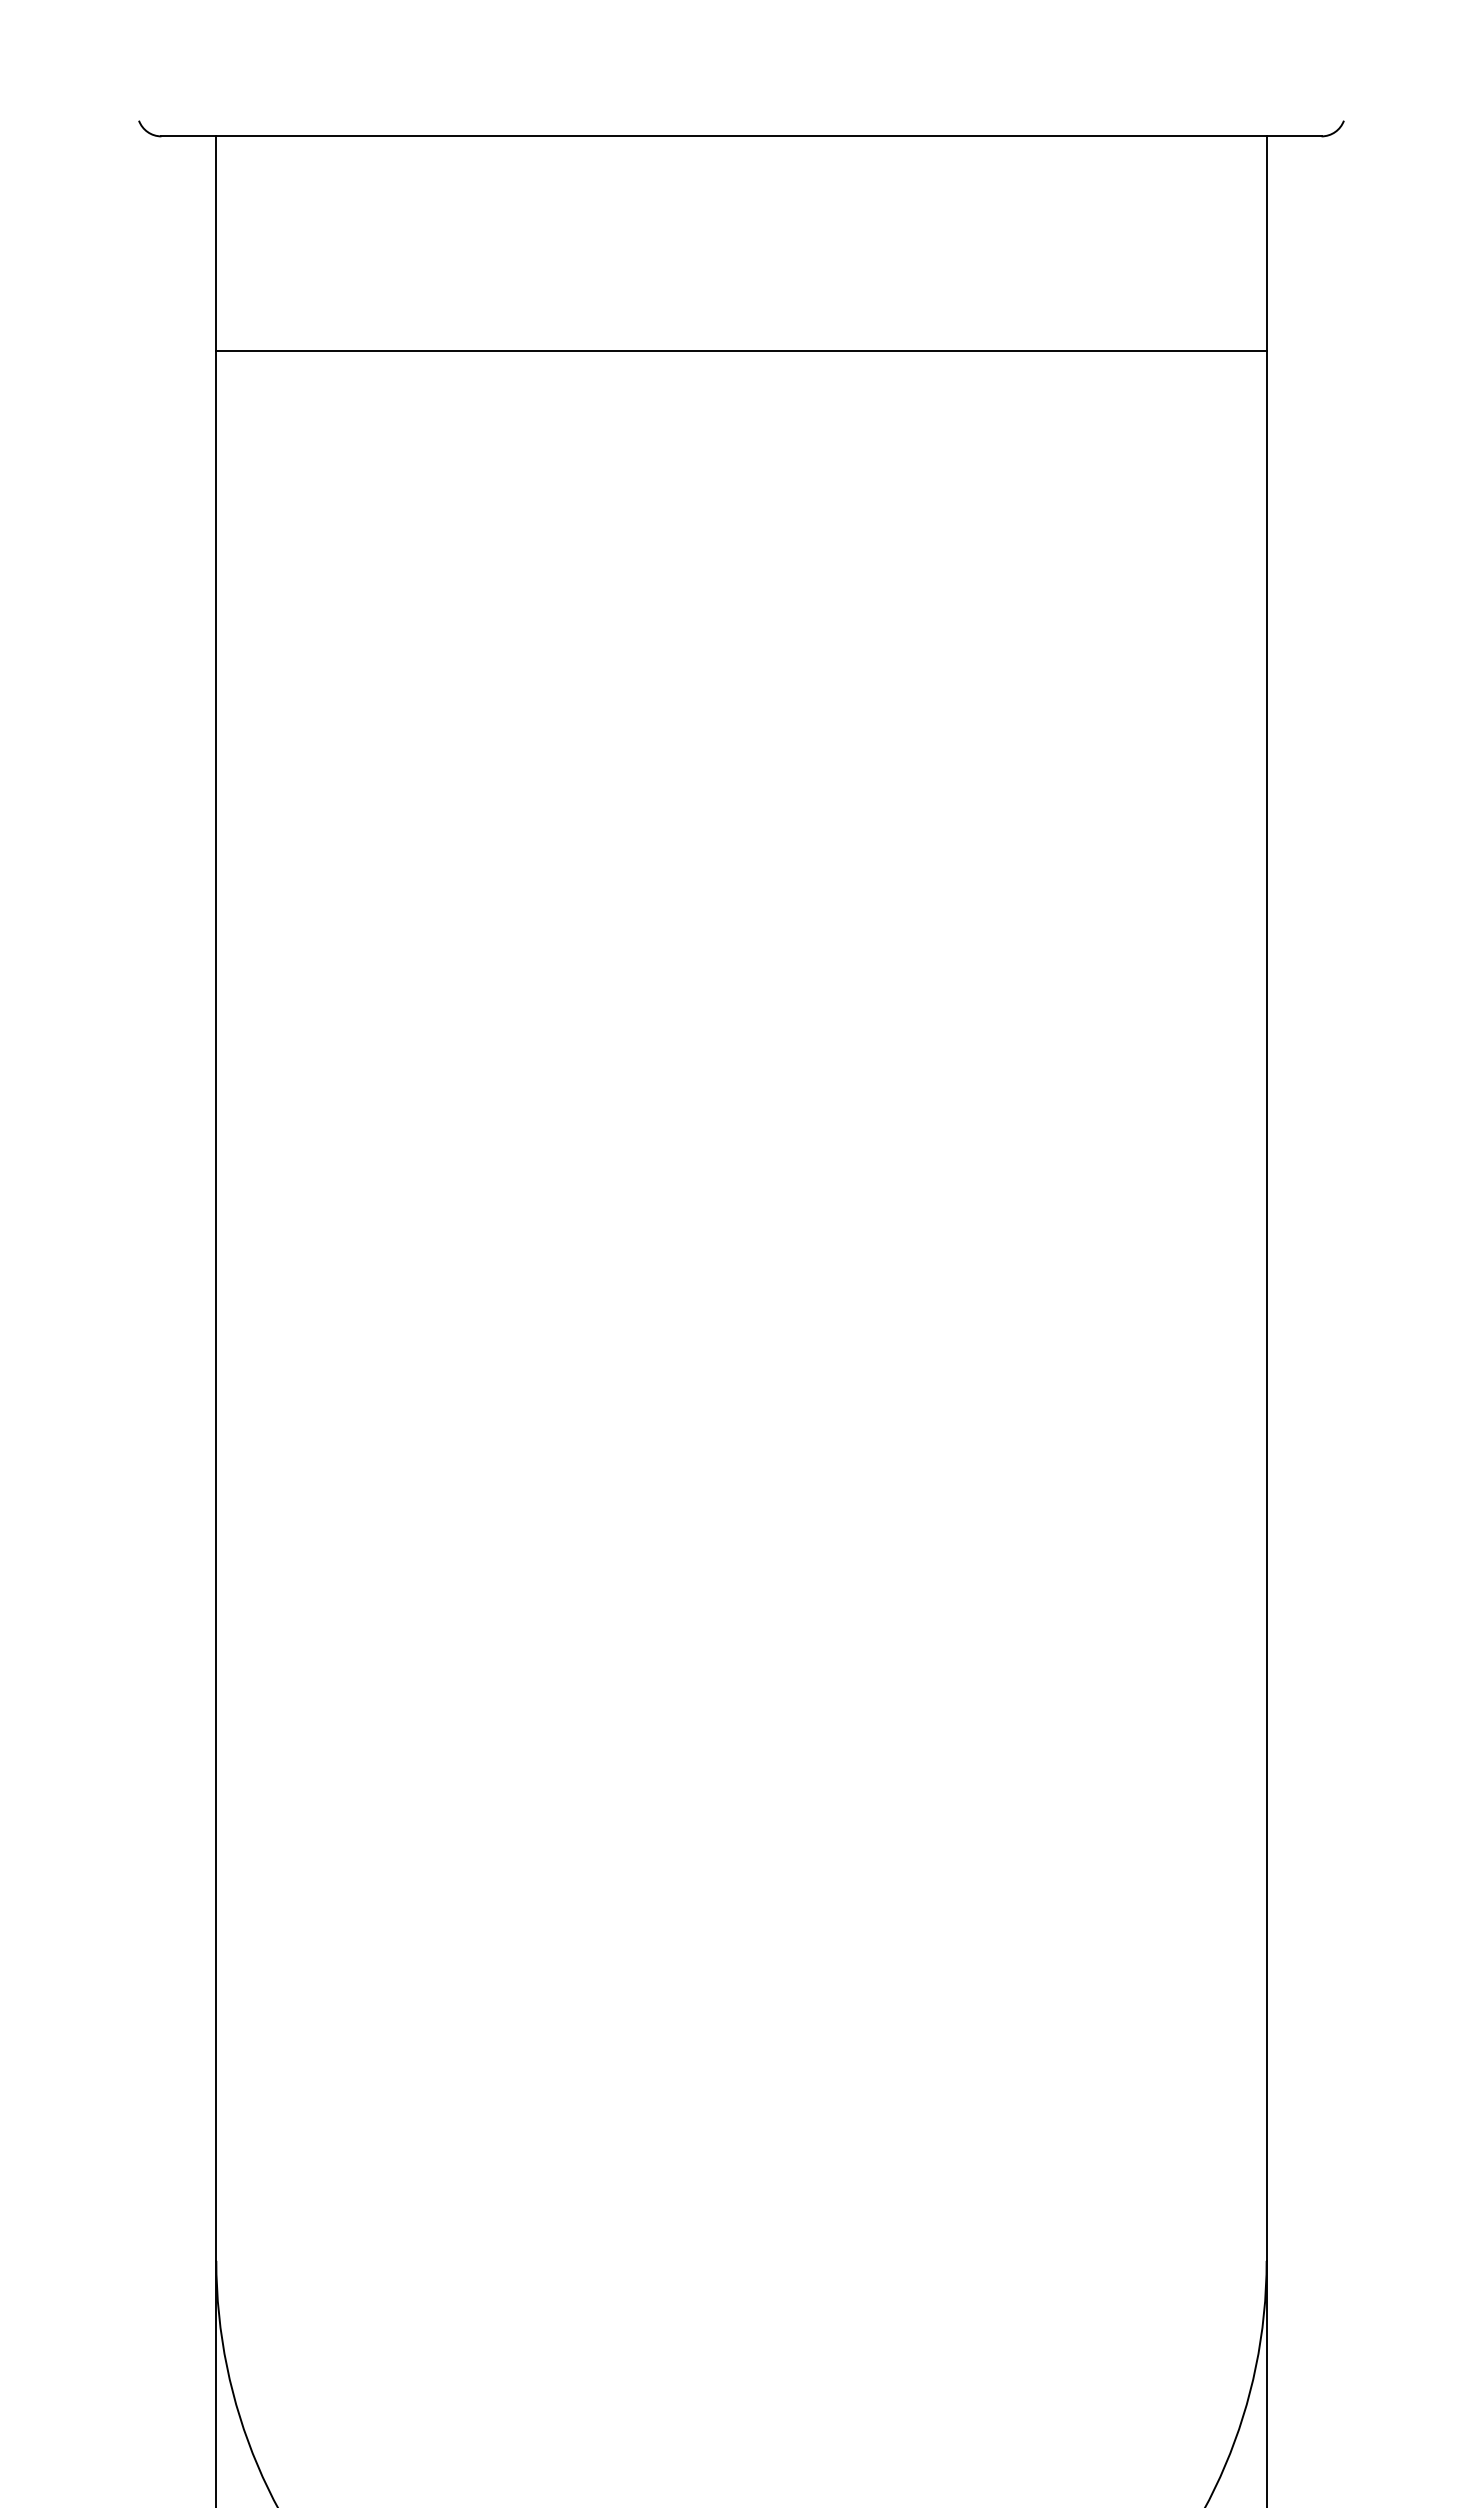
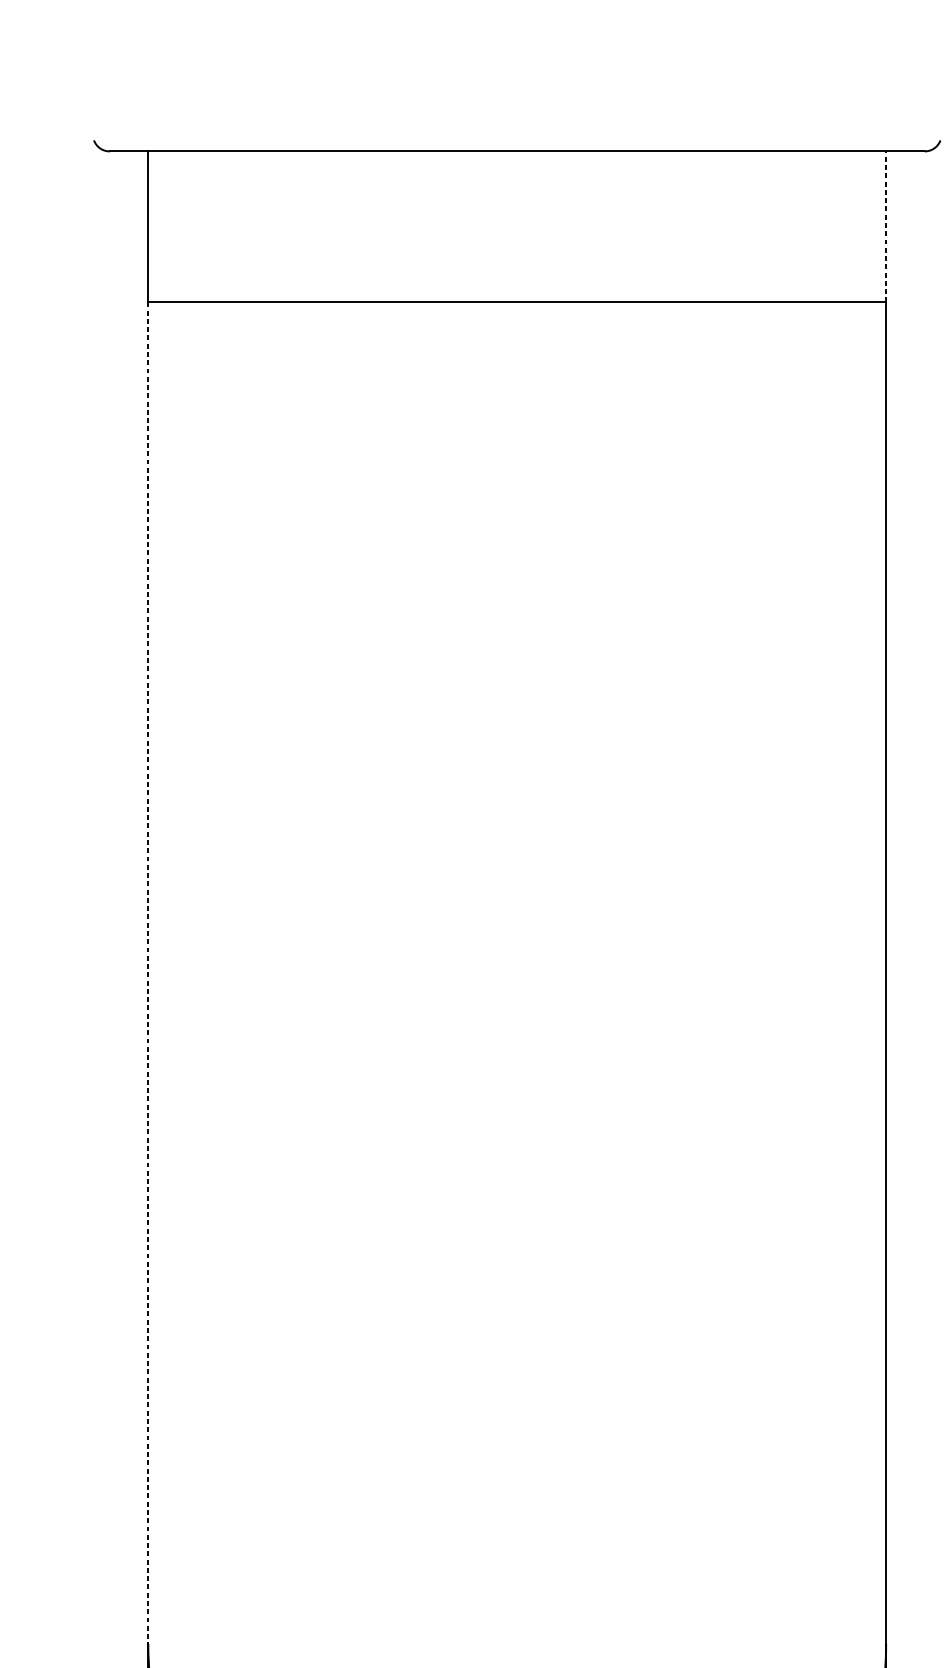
line: (1266, 243) -> (886, 226), solid -> dashed
line: (216, 1306) -> (148, 973), solid -> dashed

